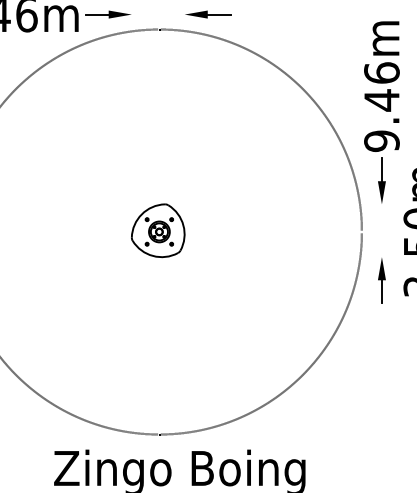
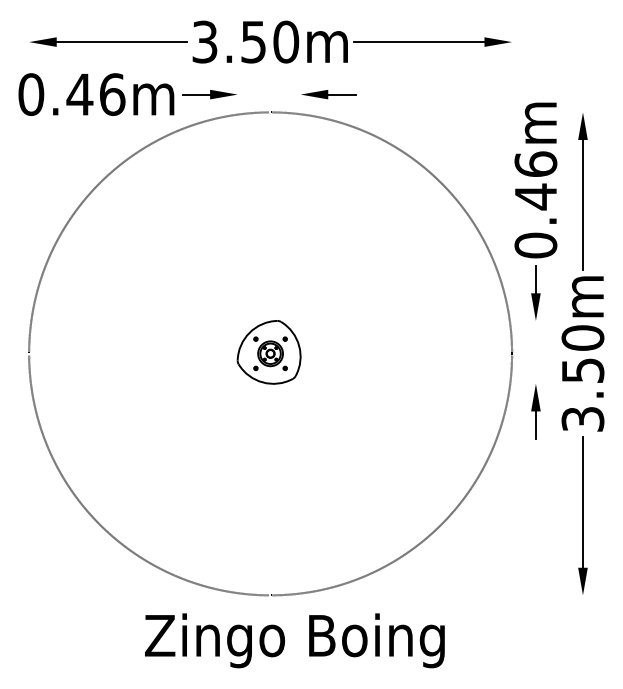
text: (381, 141) -> (535, 245), 9.46m -> 0.46m

